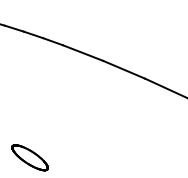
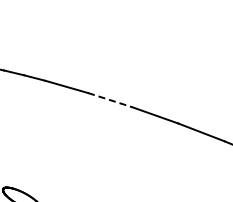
line: (124, 70) -> (110, 100), solid -> dashed

